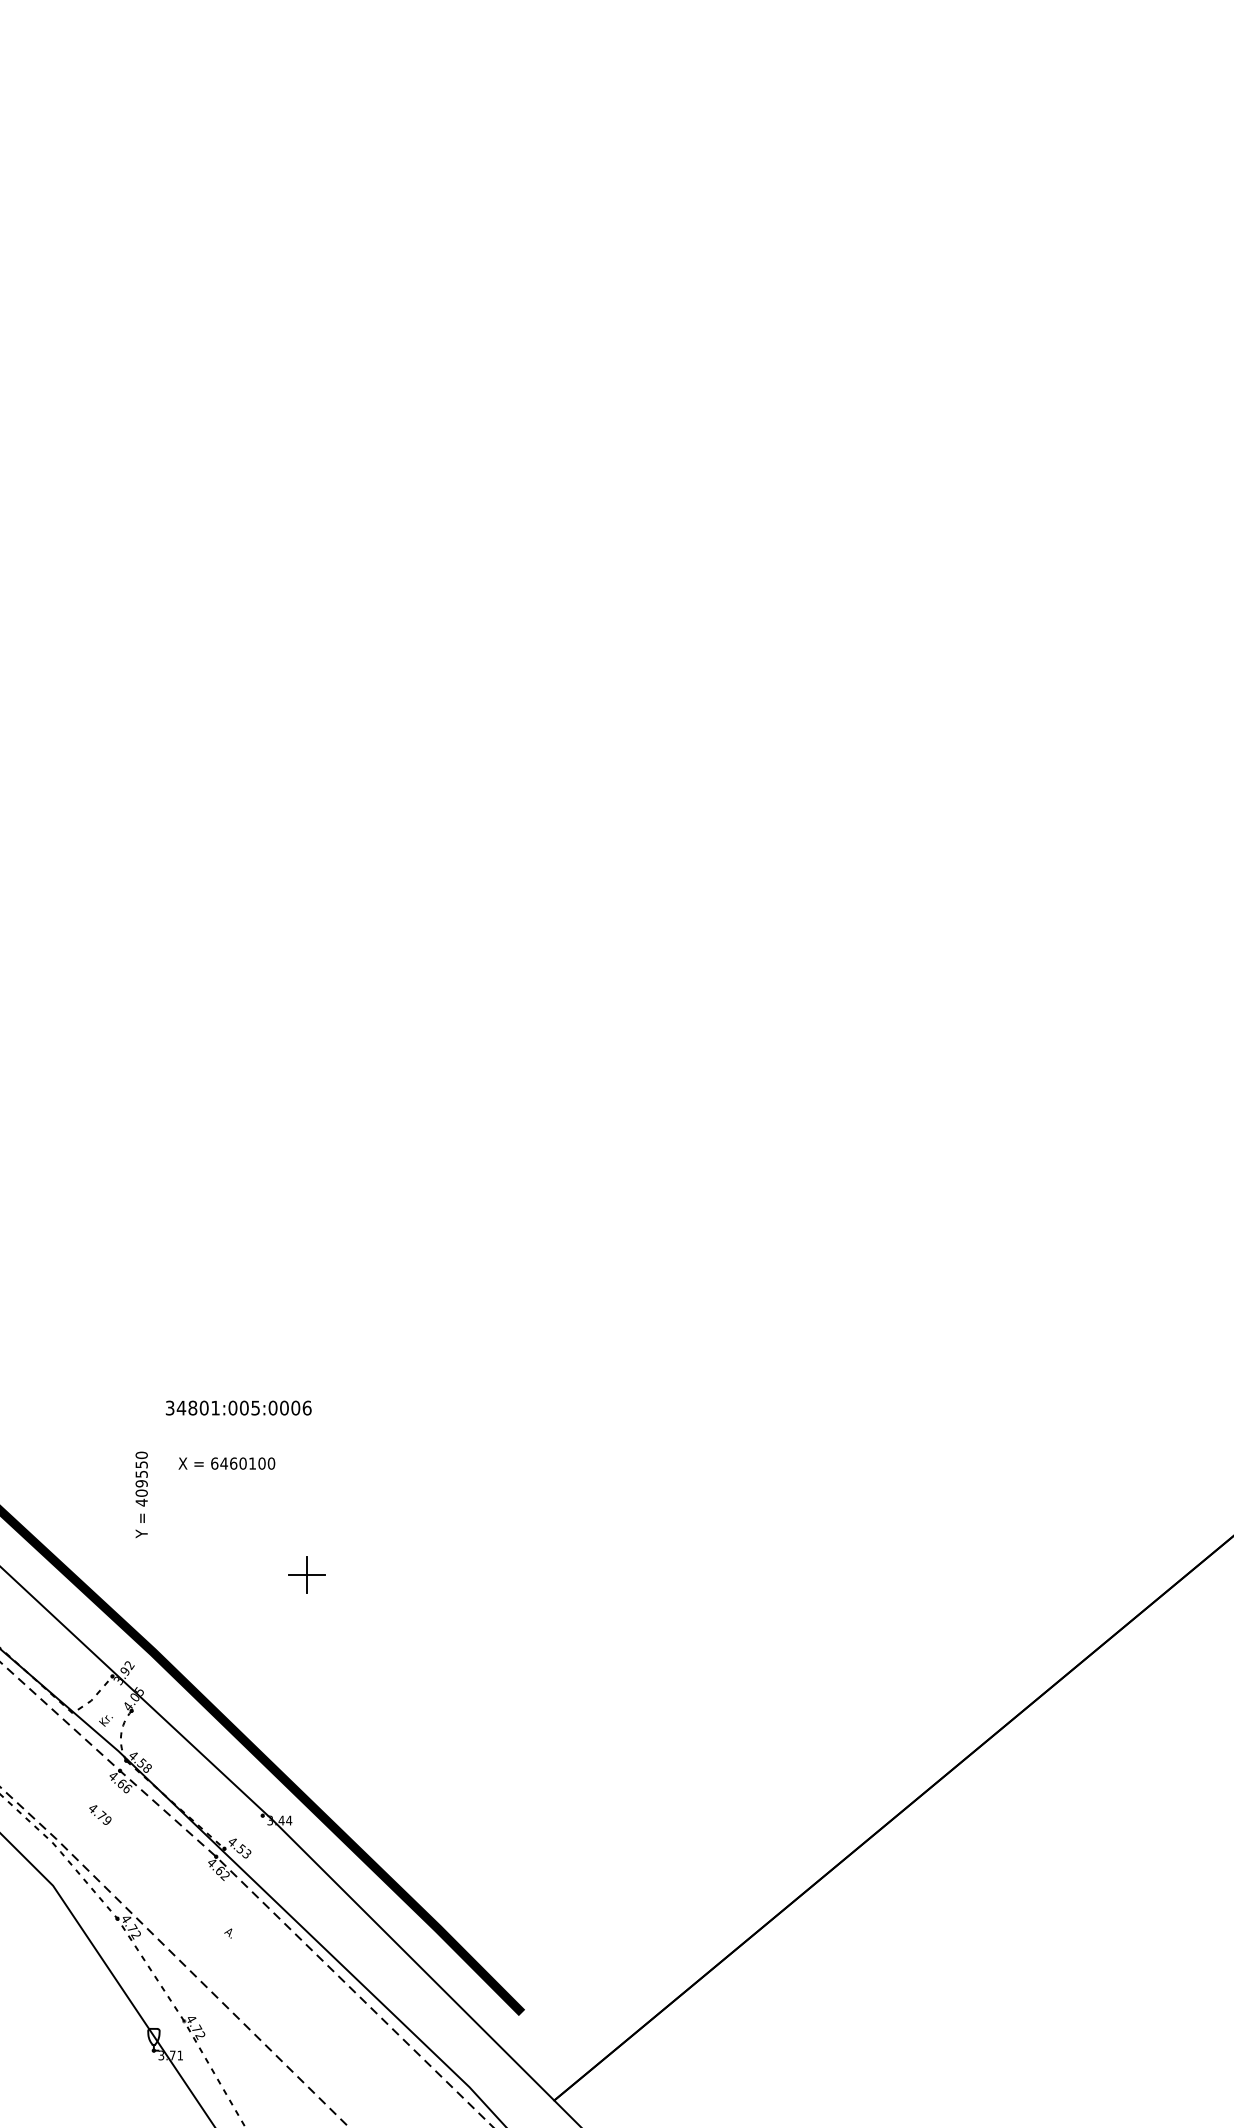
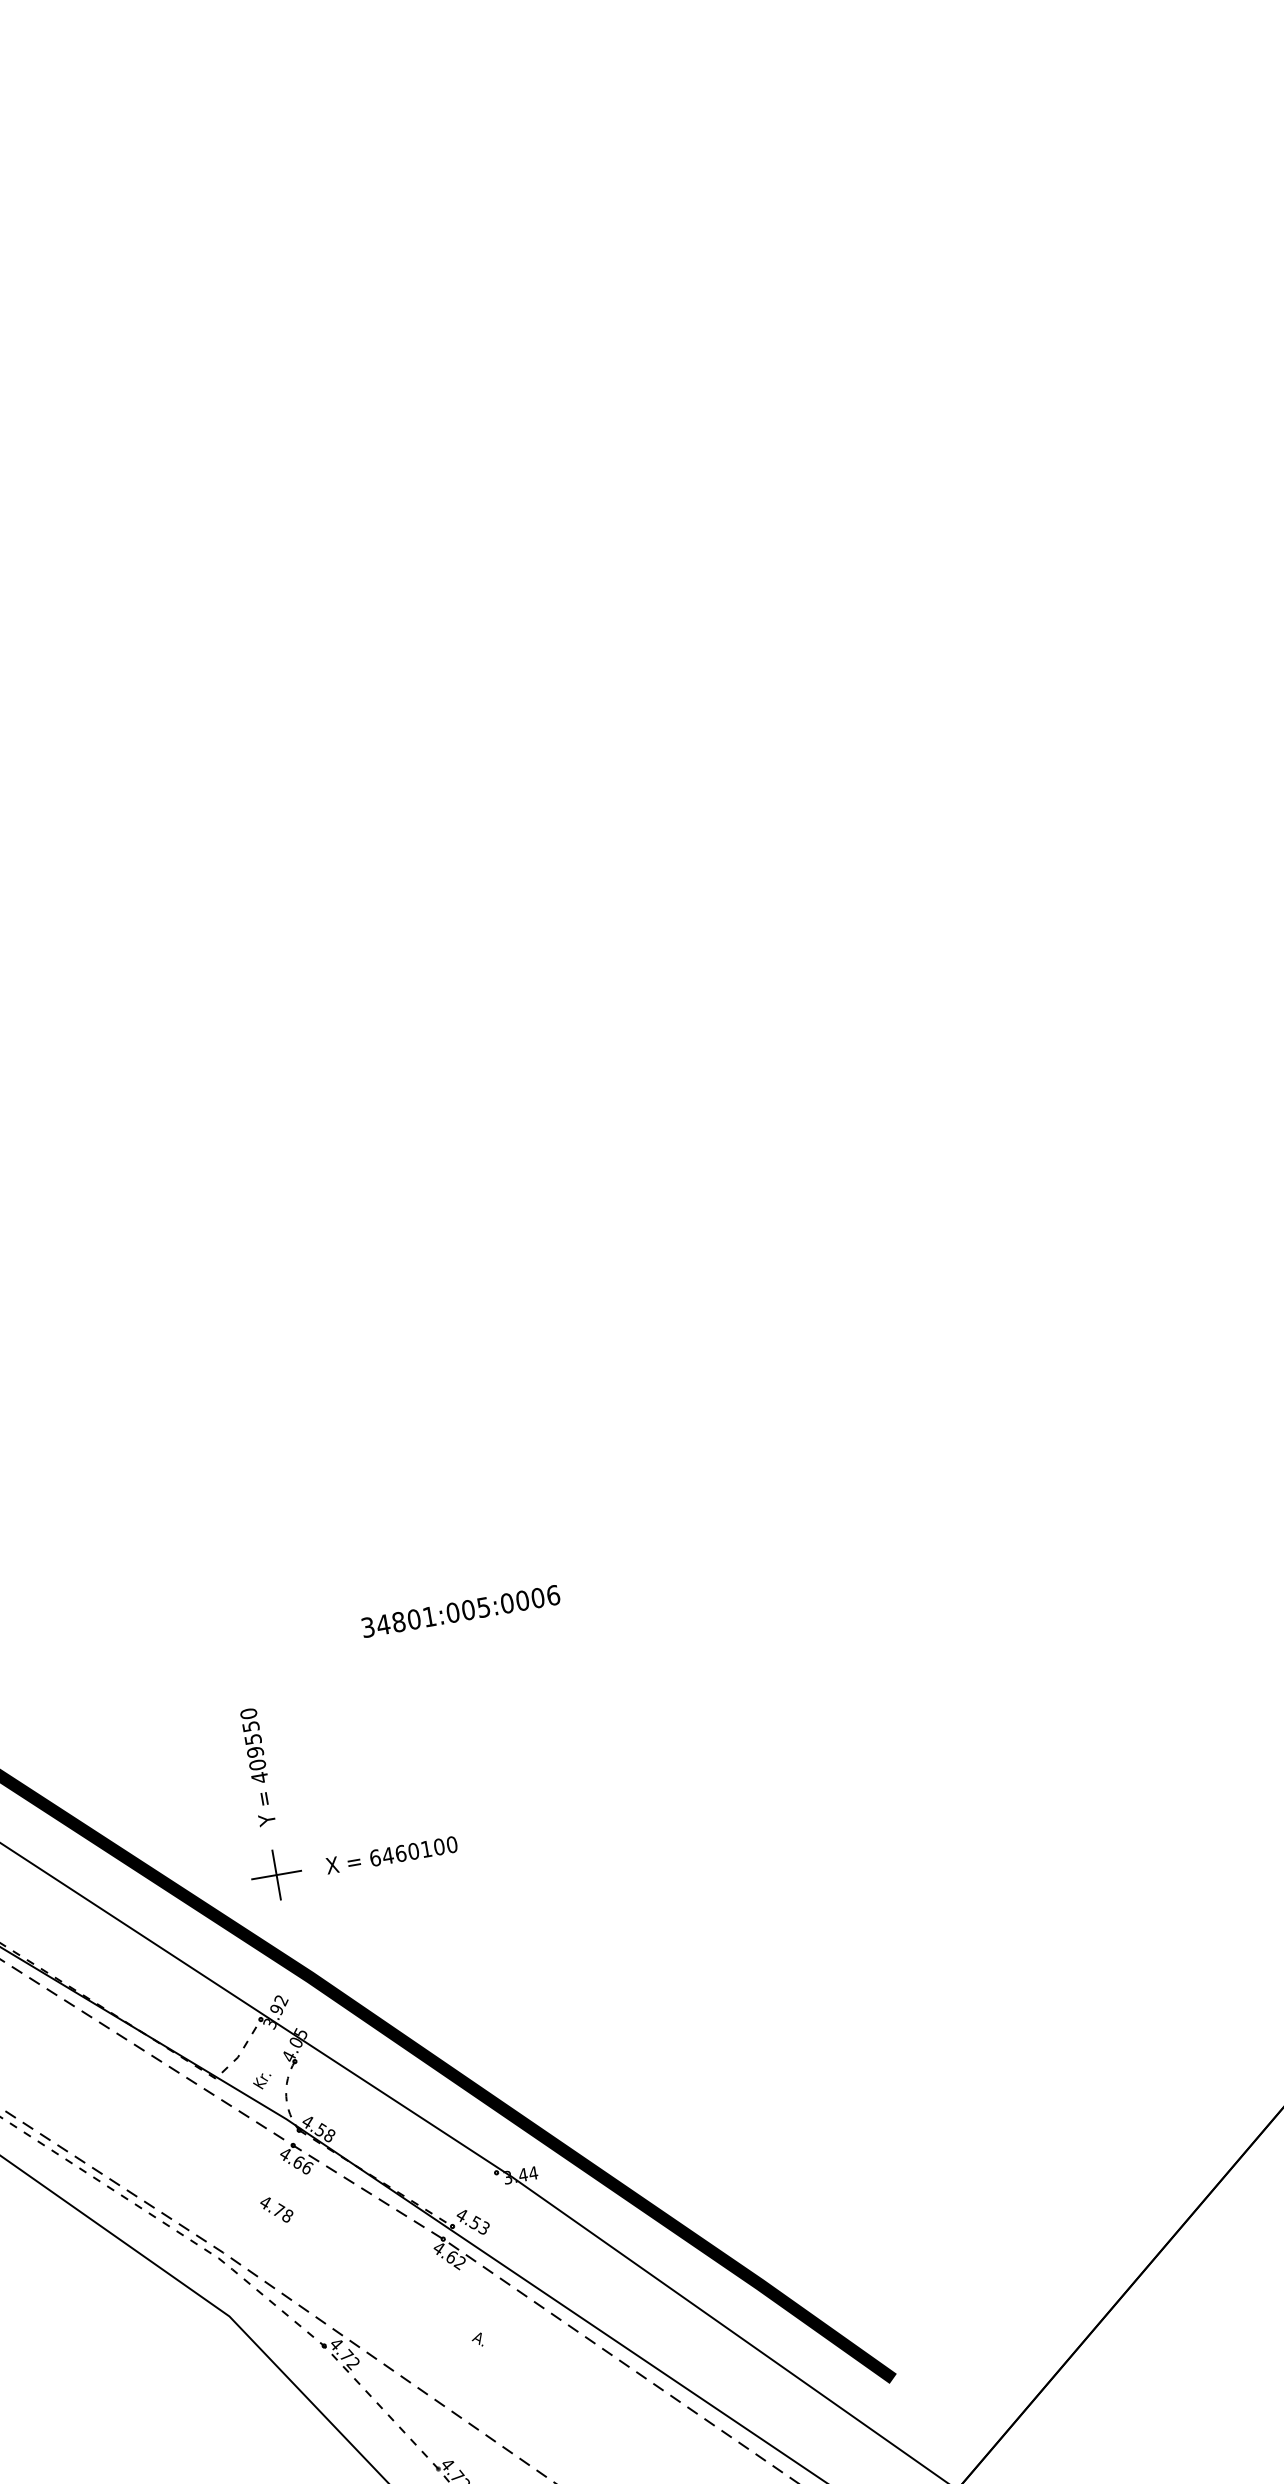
text: (238, 1407) -> (460, 1610), moved
text: (226, 1463) -> (391, 1855), moved
part: (306, 1574) -> (276, 1874), moved
text: (106, 1820) -> (286, 2215), 4.79 -> 4.78

